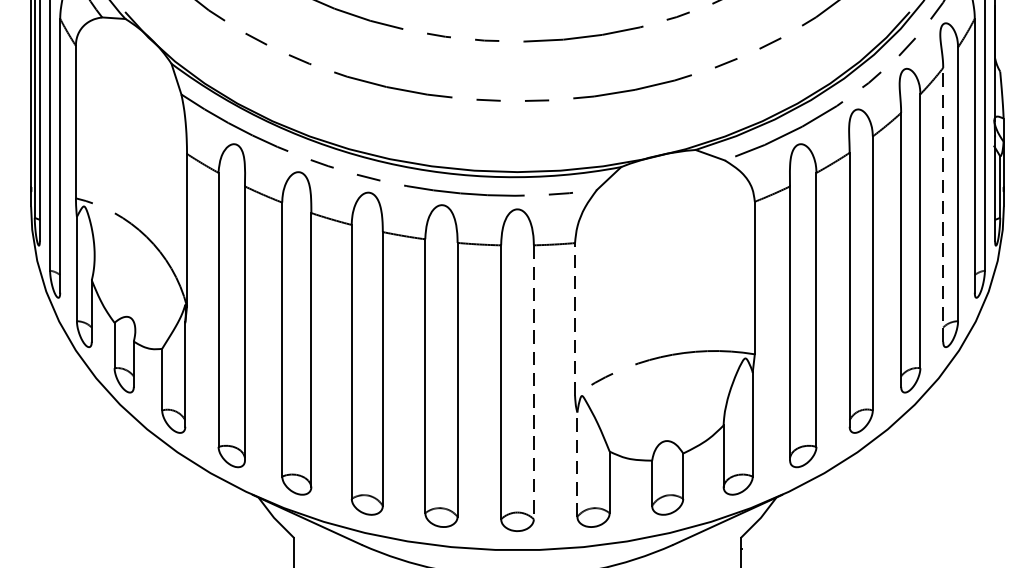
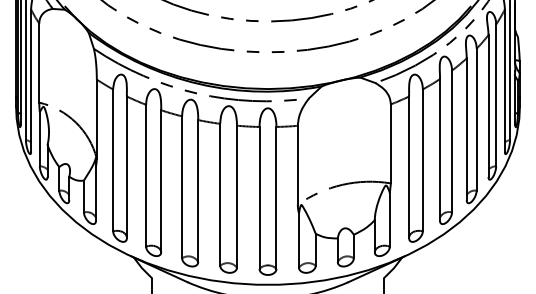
line: (943, 205) -> (488, 106), dashed -> solid
line: (574, 317) -> (297, 164), dashed -> solid
line: (533, 381) -> (276, 197), dashed -> solid
line: (578, 464) -> (299, 240), dashed -> solid

